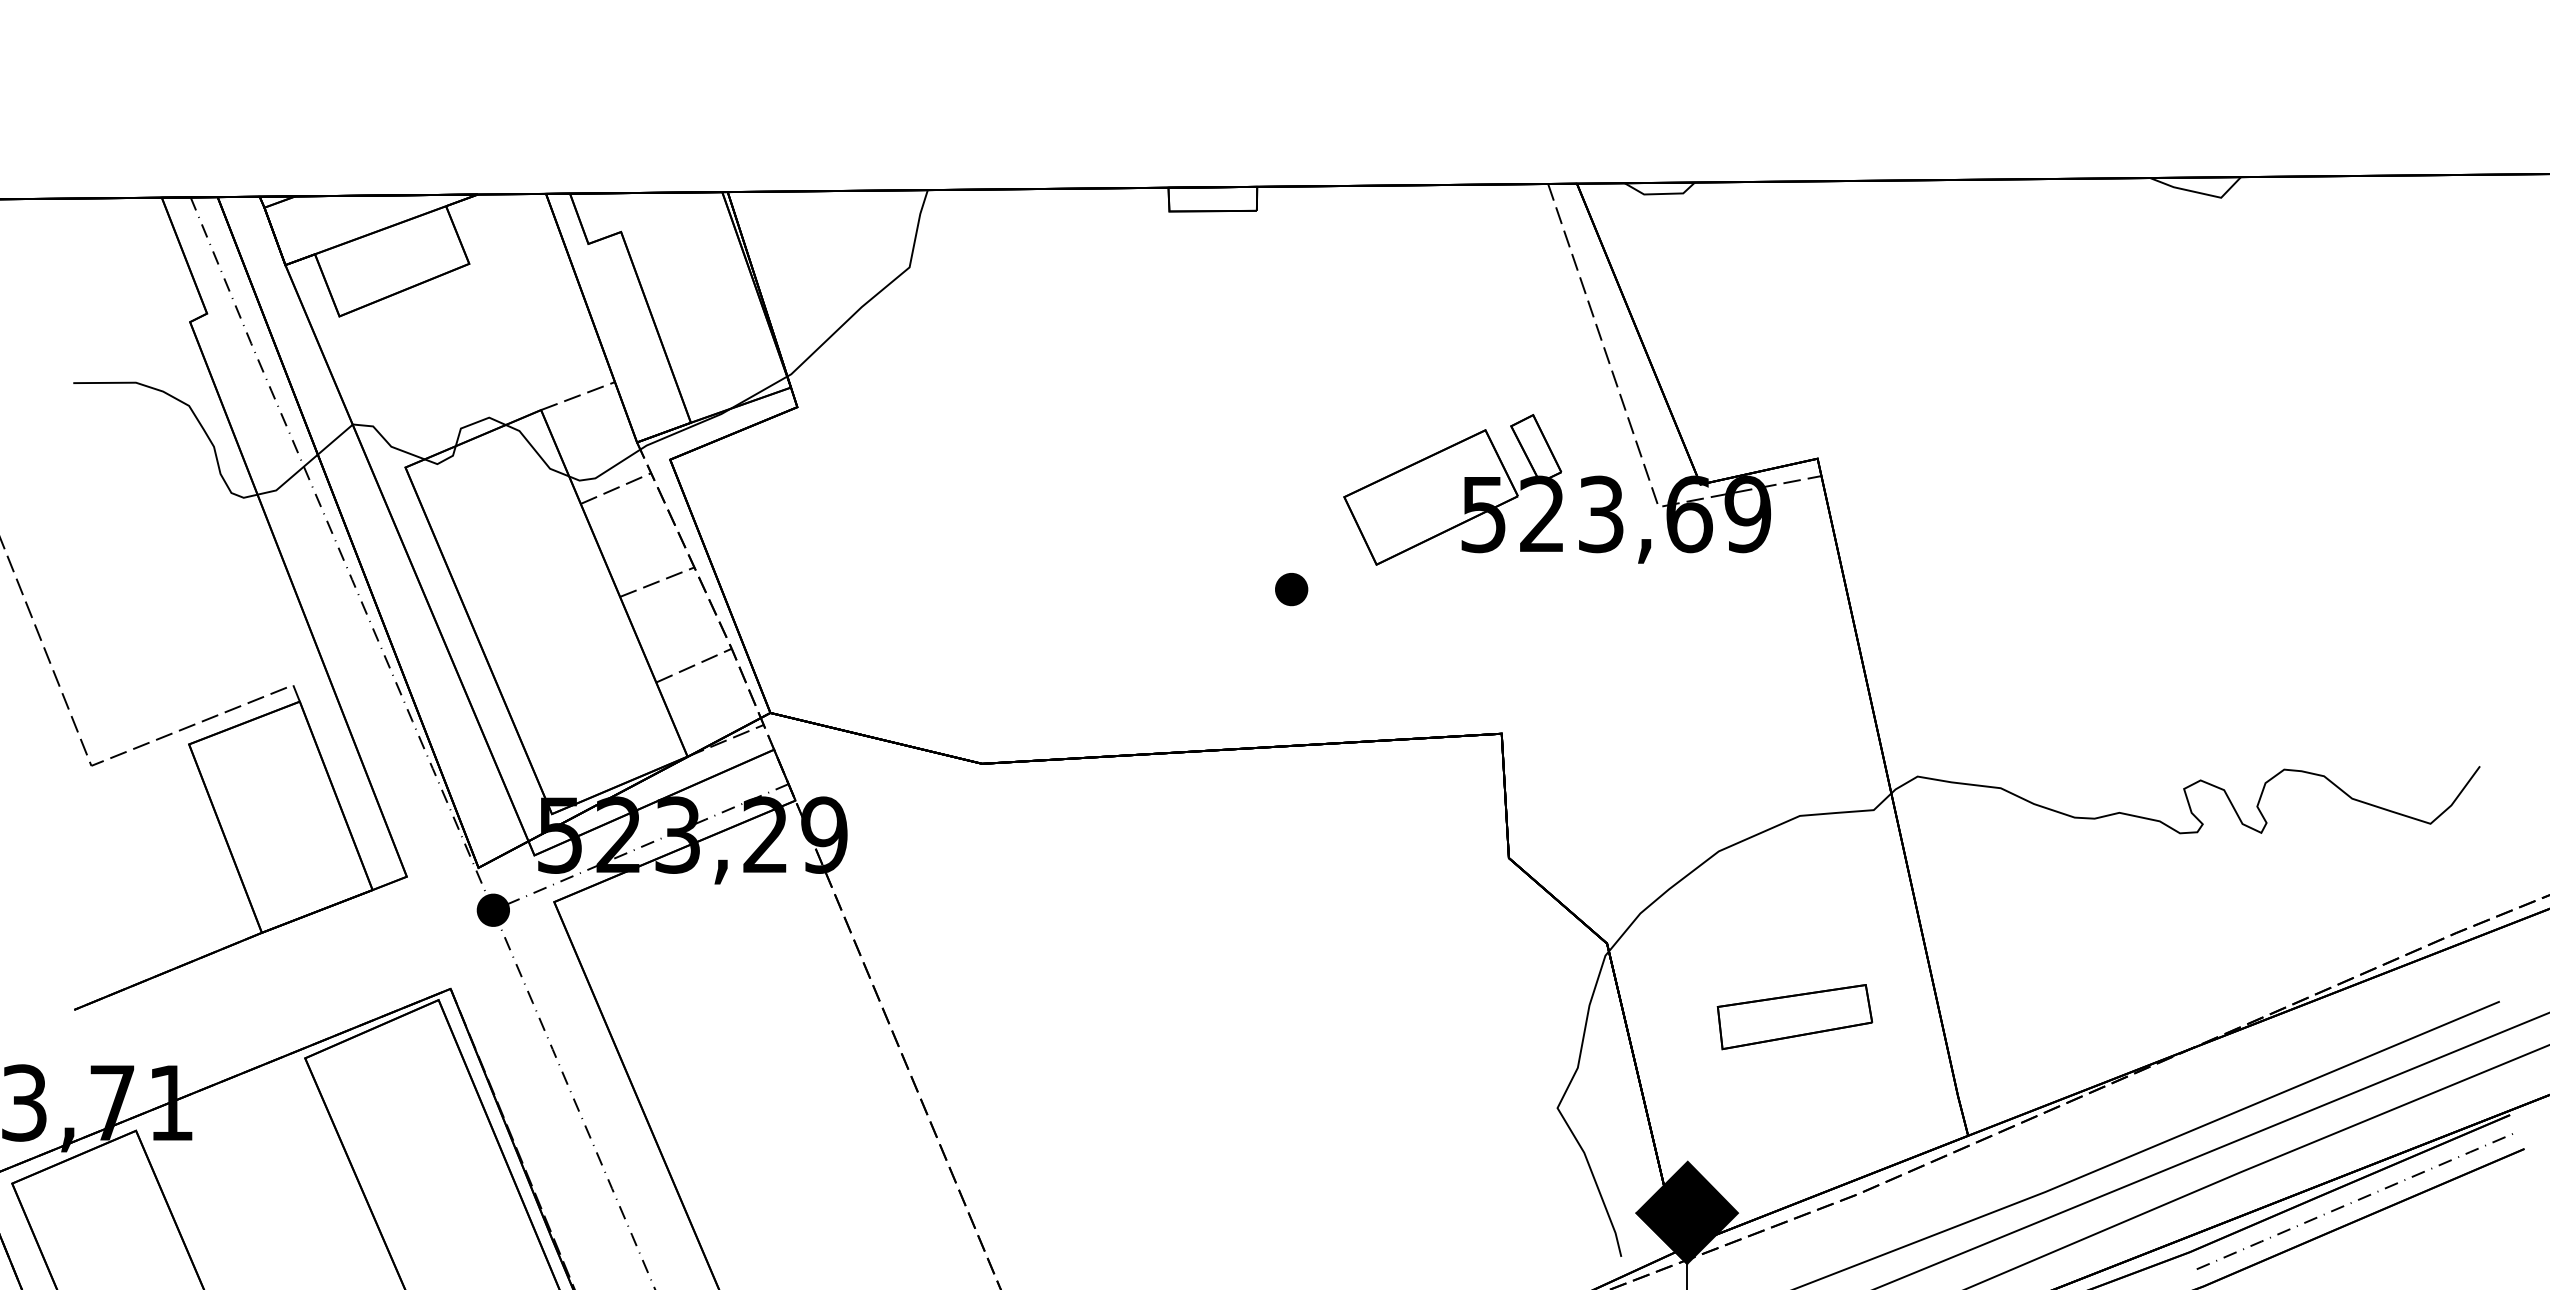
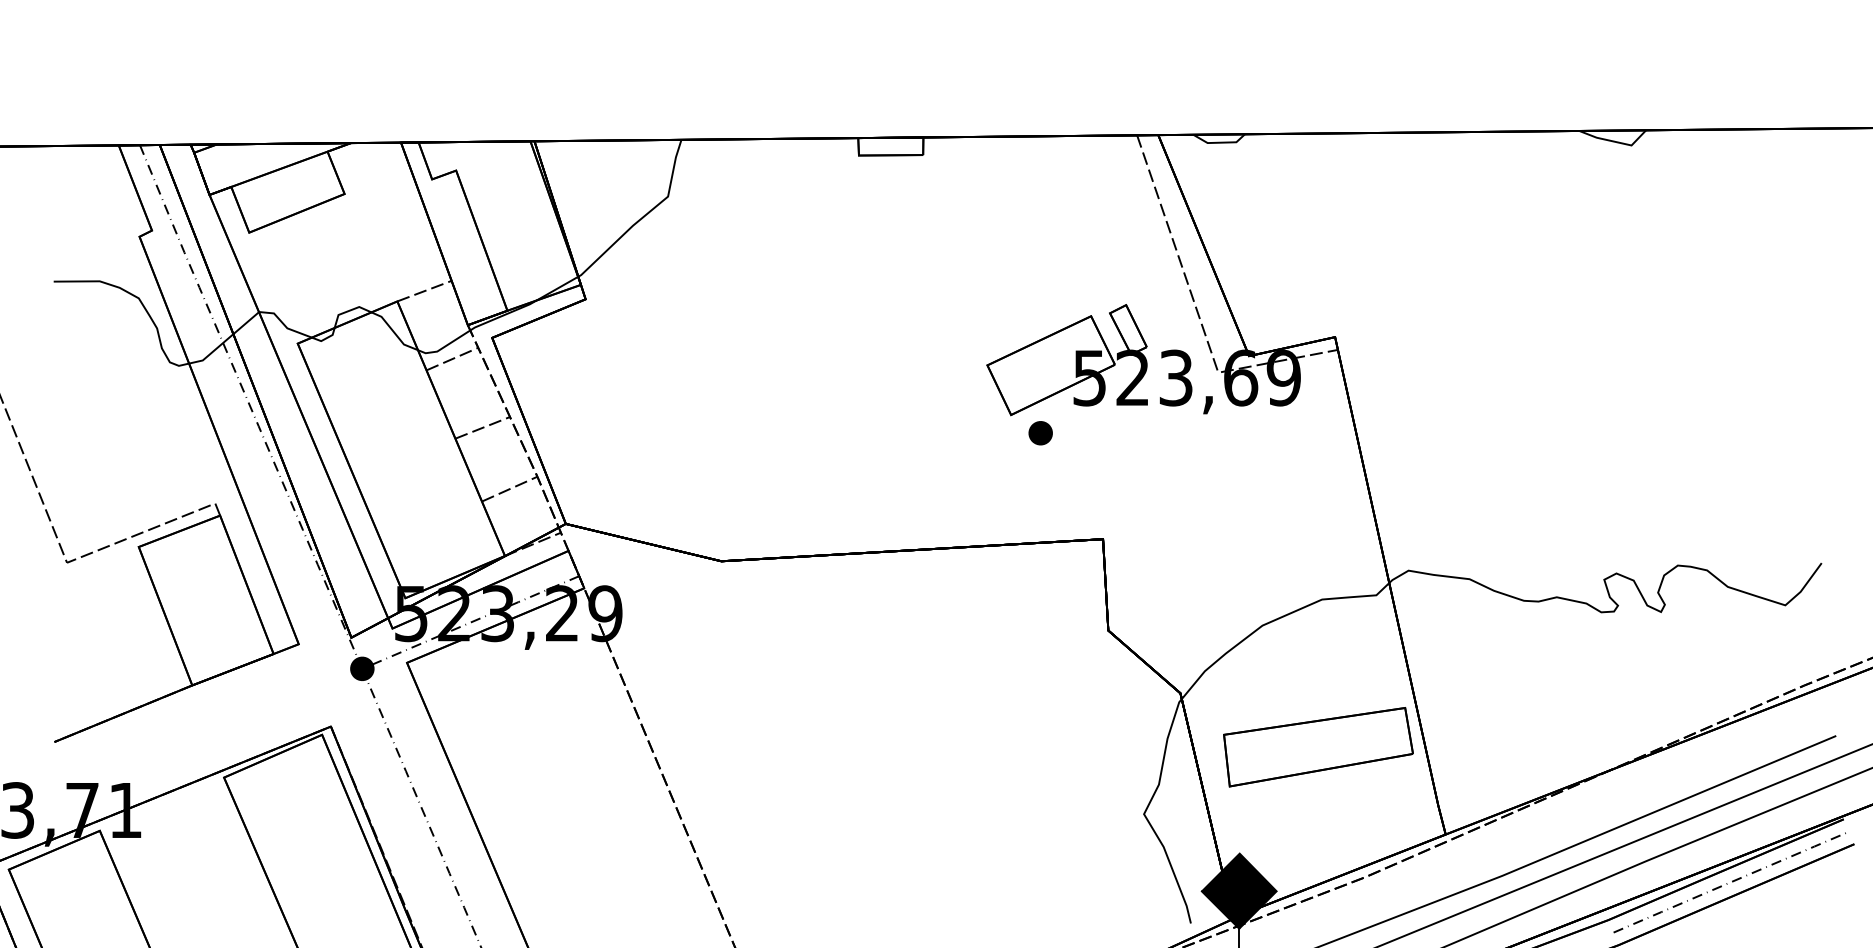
part: (1291, 589) -> (1040, 433), moved
part: (1795, 1017) -> (1318, 747), size x1.67

